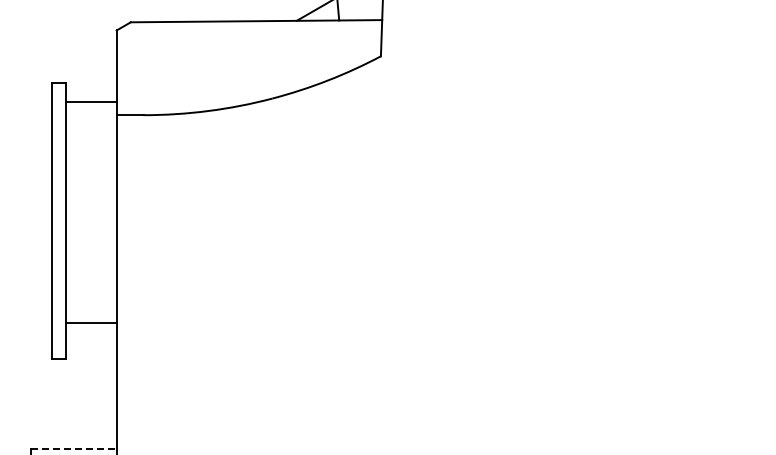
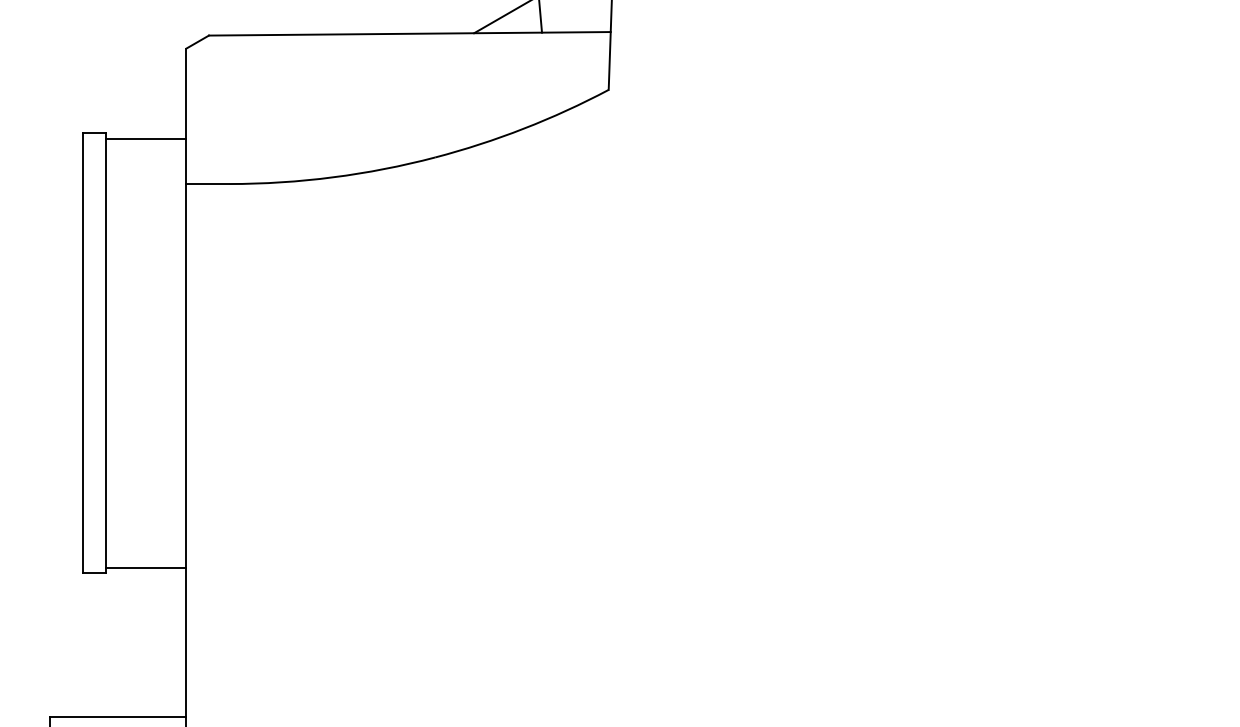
line: (91, 101) -> (146, 138), moved
line: (91, 323) -> (146, 568), moved
line: (74, 448) -> (118, 716), dashed -> solid

